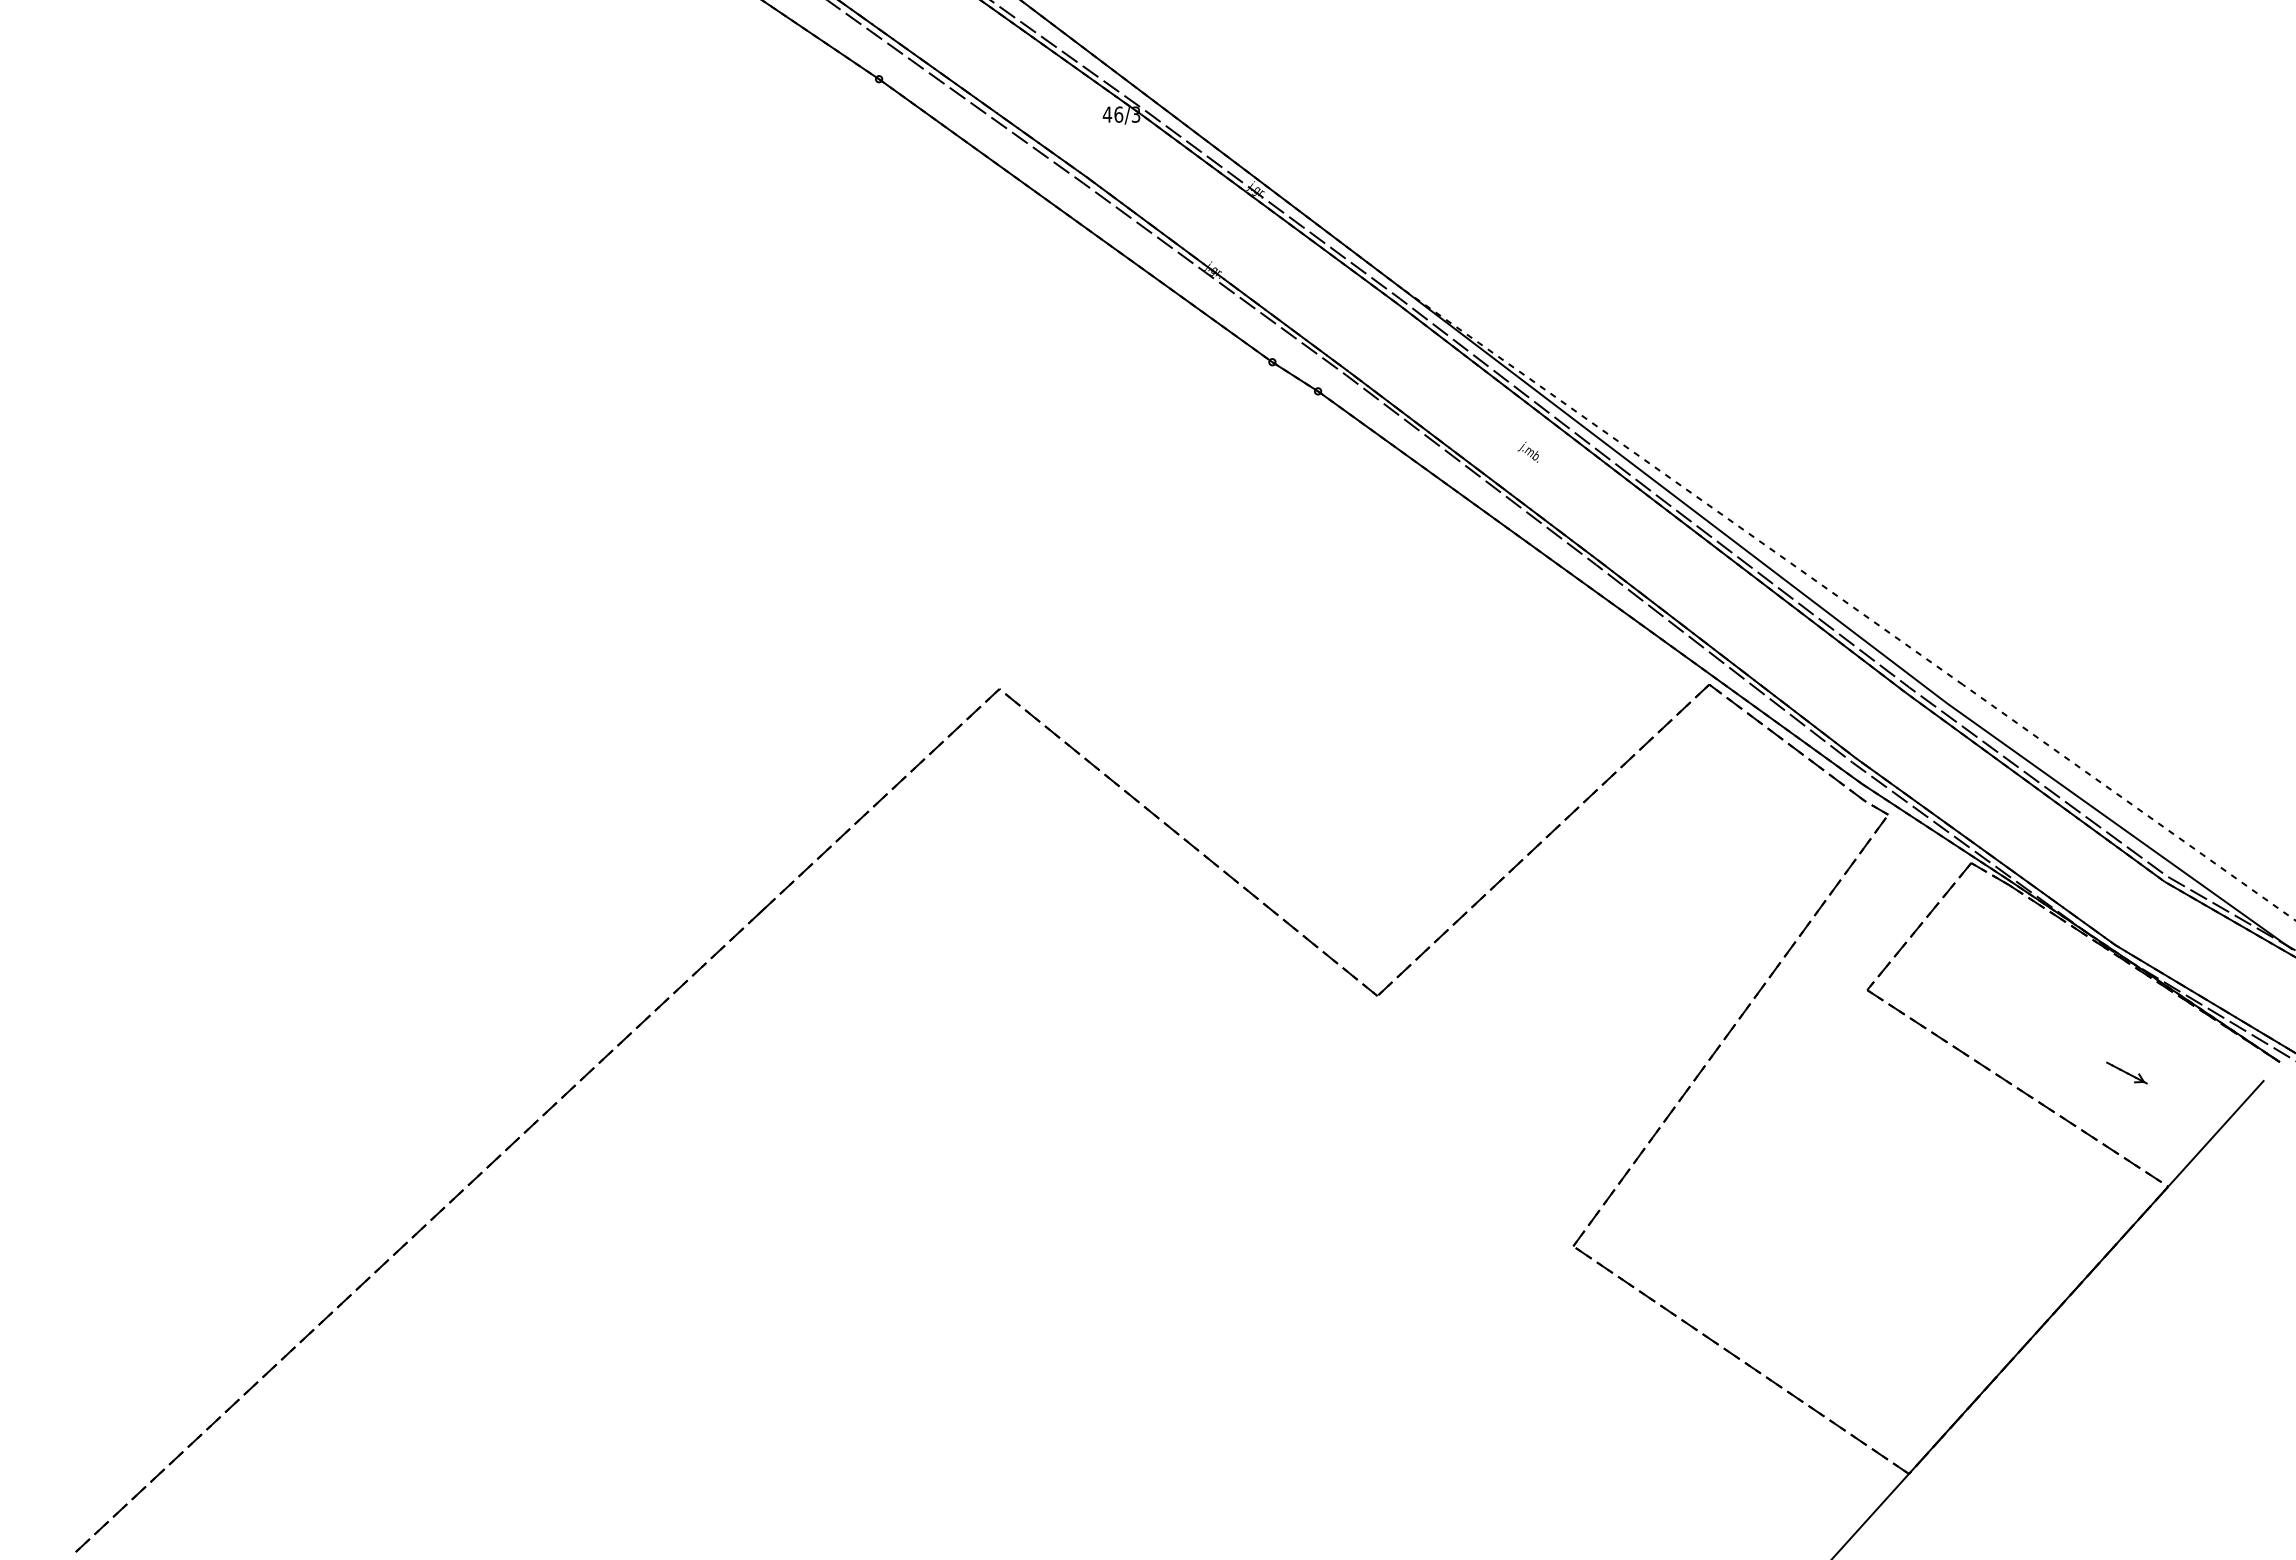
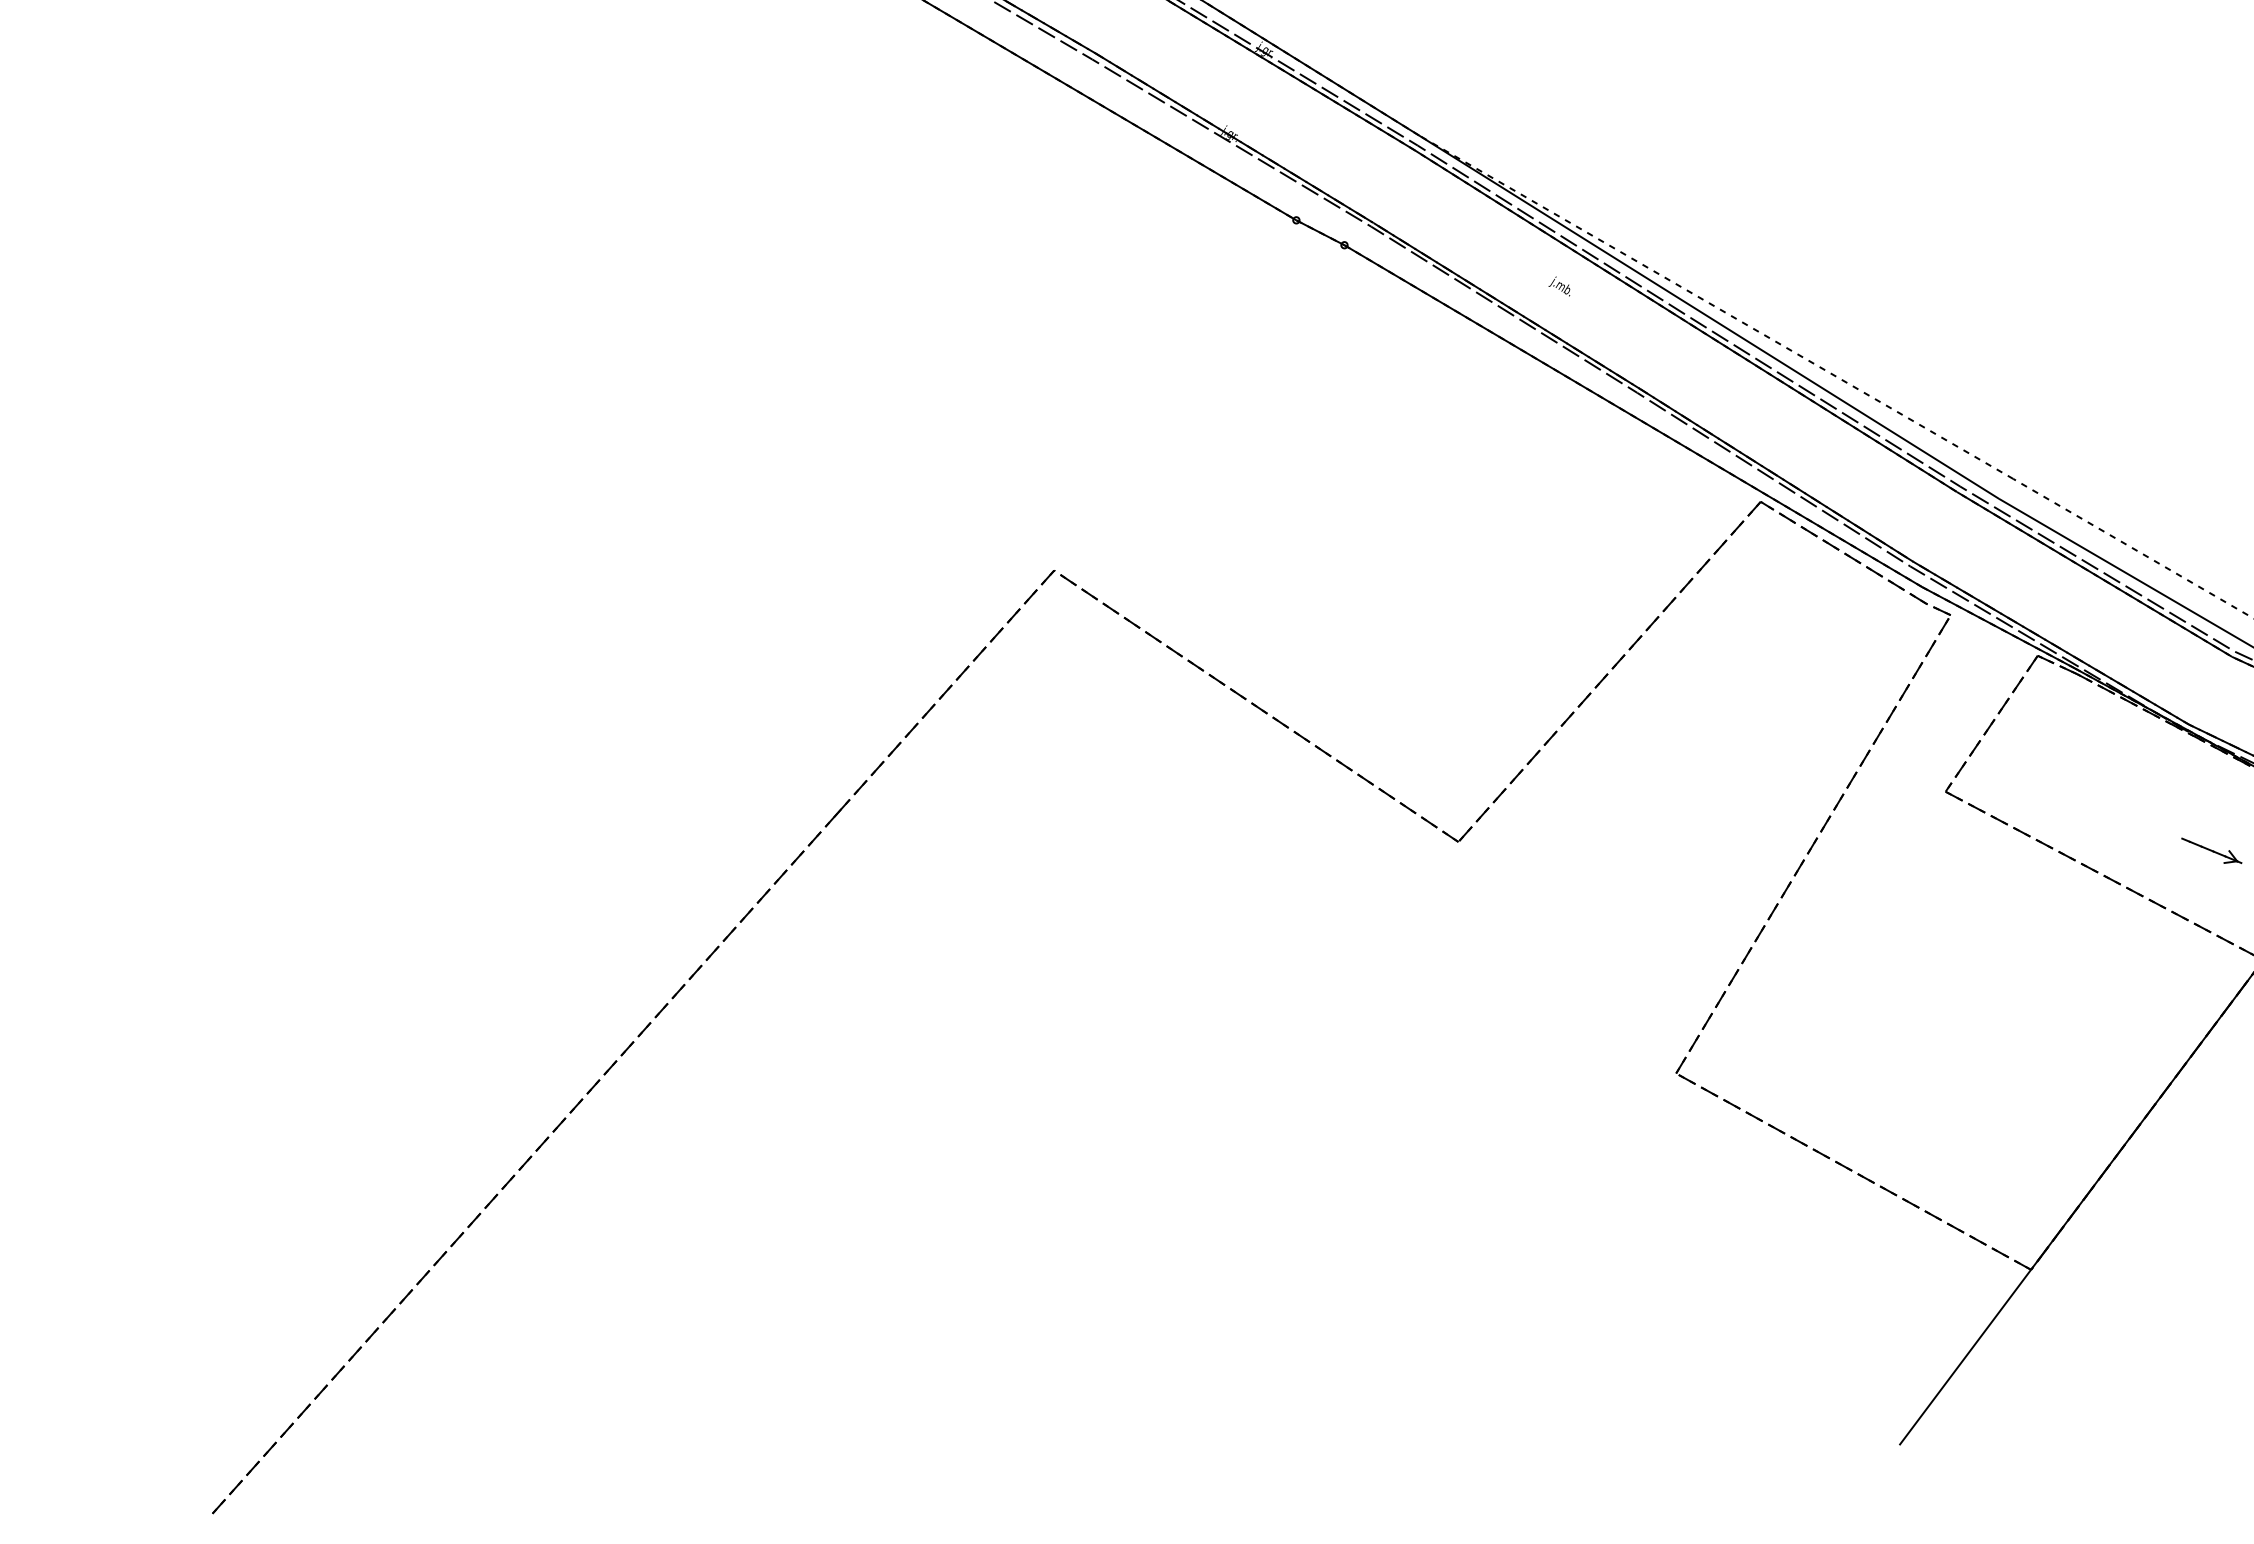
part: (2126, 1072) -> (2211, 850), size x1.43

